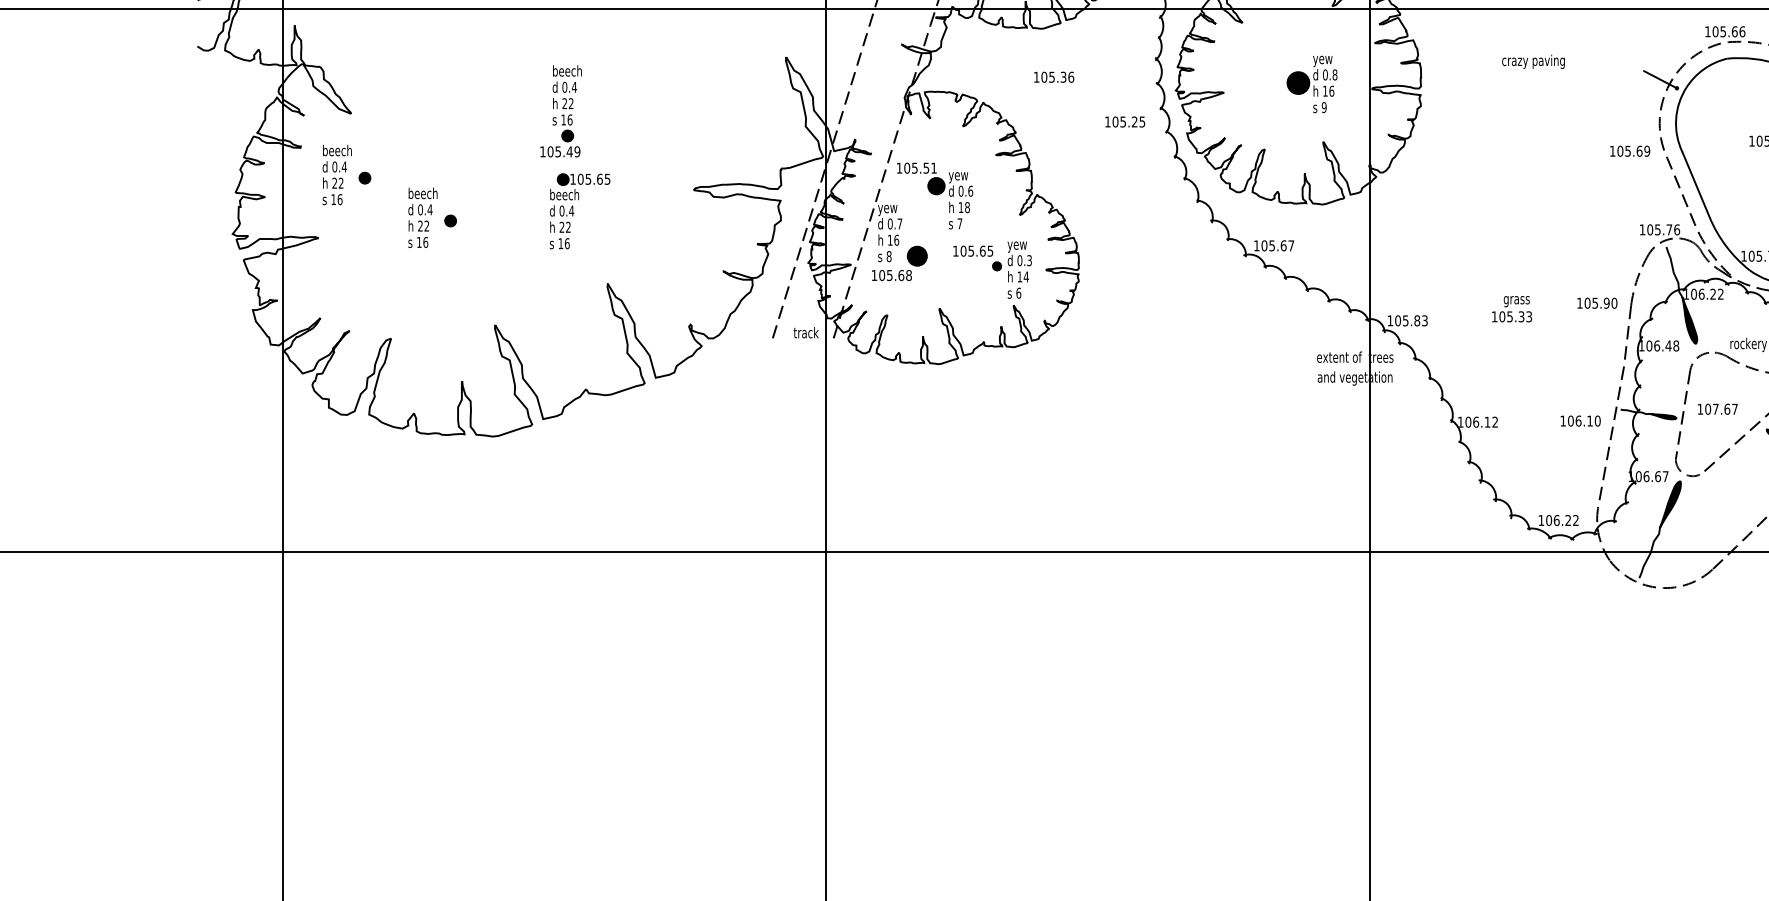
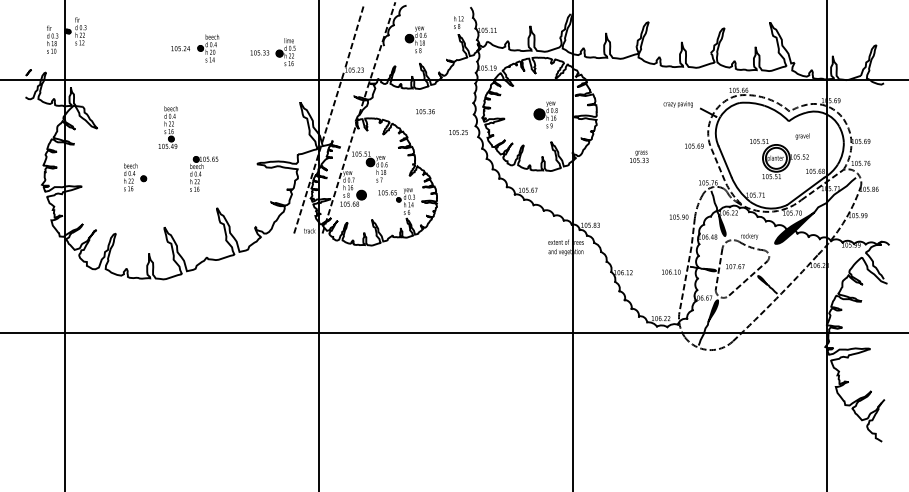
text: (1531, 61) -> (677, 104), moved
part: (559, 111) -> (167, 127), moved
part: (347, 175) -> (95, 157), removed
text: (1512, 308) -> (639, 156), moved

